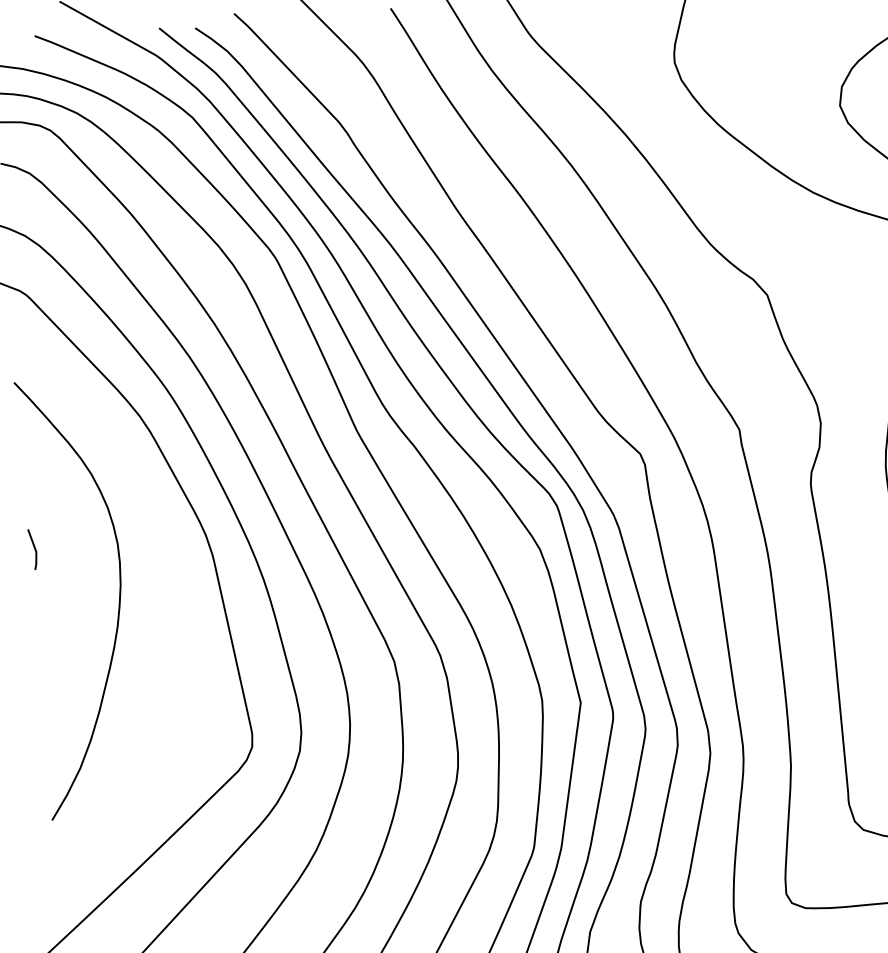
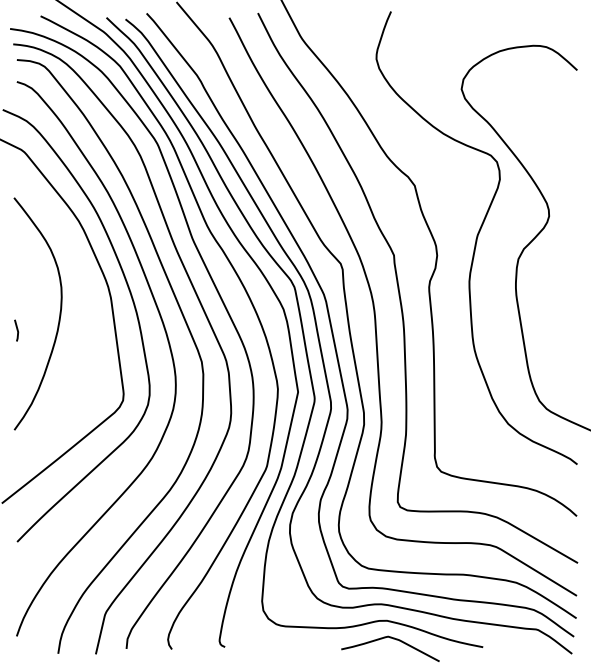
line: (32, 549) -> (16, 330), moved

